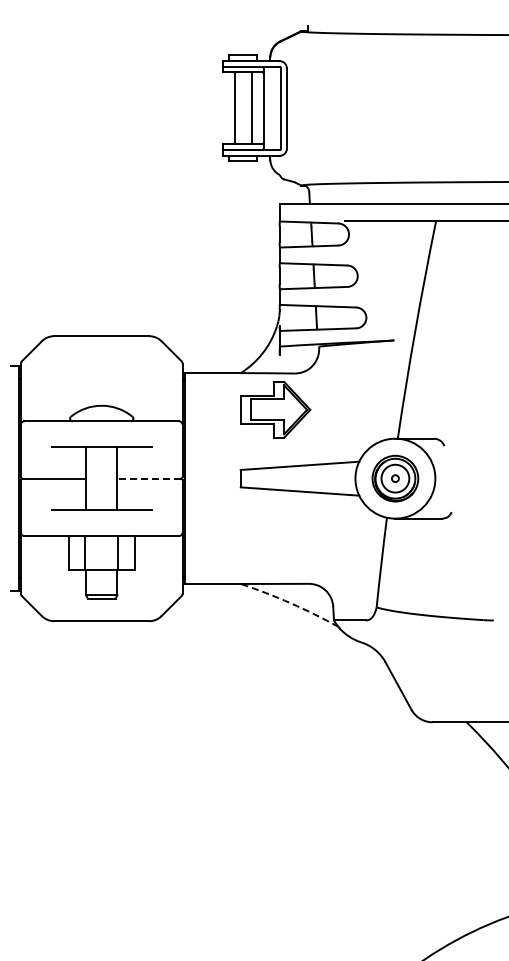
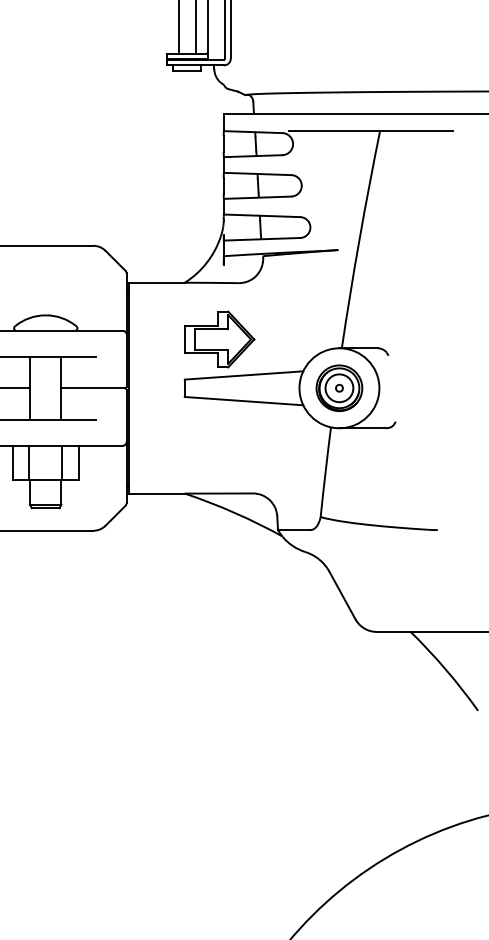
part: (275, 409) -> (219, 339), moved
line: (149, 478) -> (93, 388), dashed -> solid
arc: (290, 603) -> (234, 513), dashed -> solid

